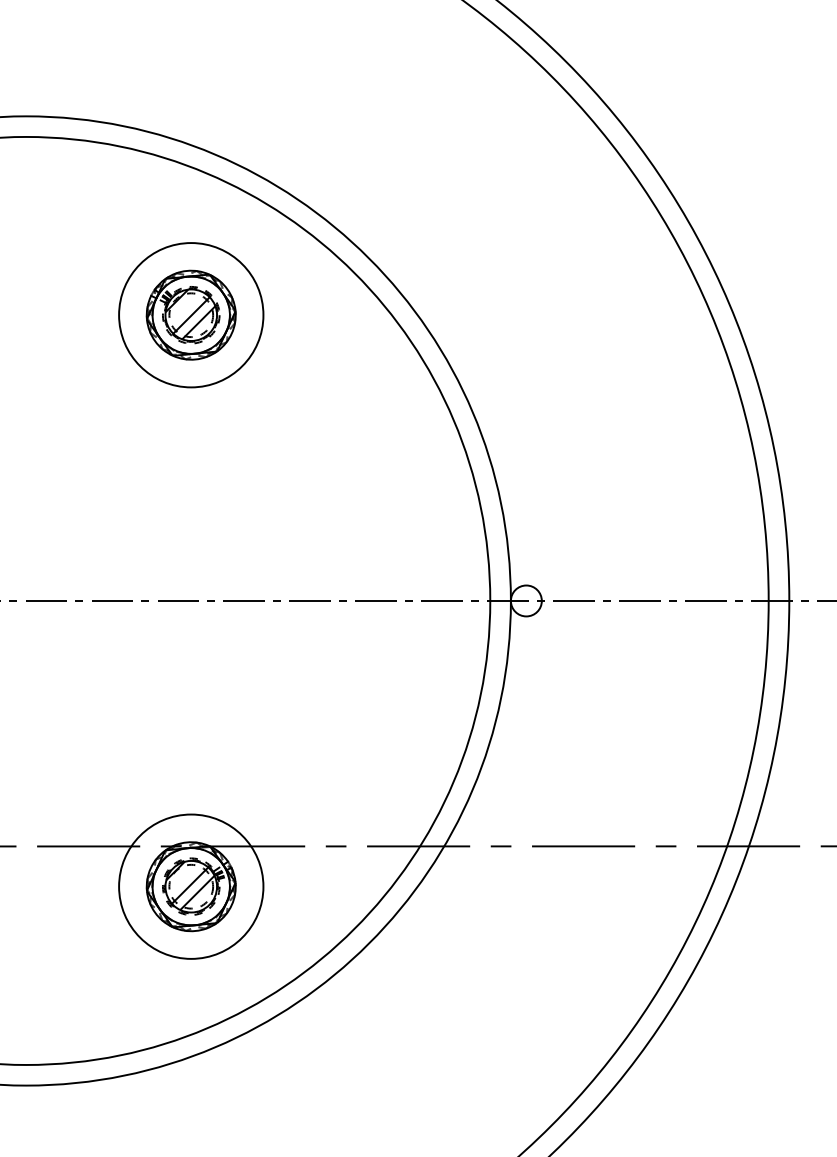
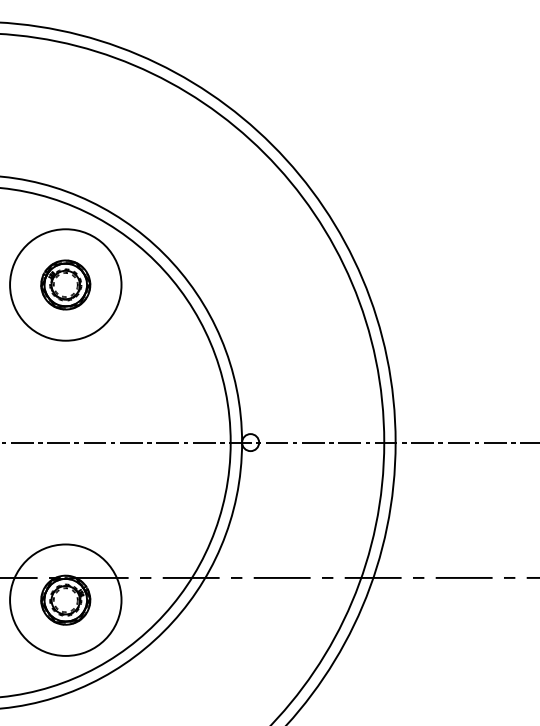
circle: (190, 314) -> (65, 284), size x1.4
hatch: (190, 314) -> (65, 284), removed
hatch: (190, 885) -> (65, 599), removed
circle: (190, 887) -> (65, 600), size x1.4

